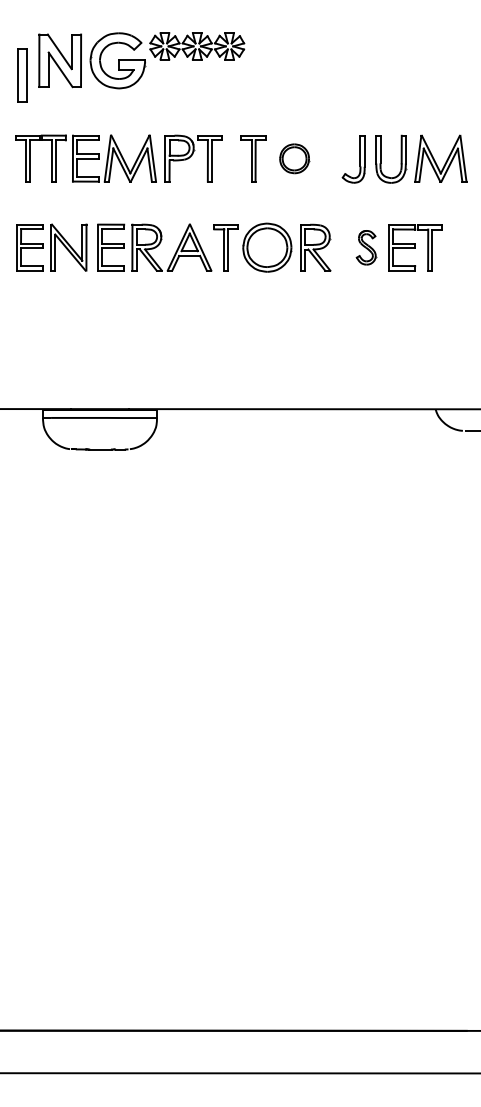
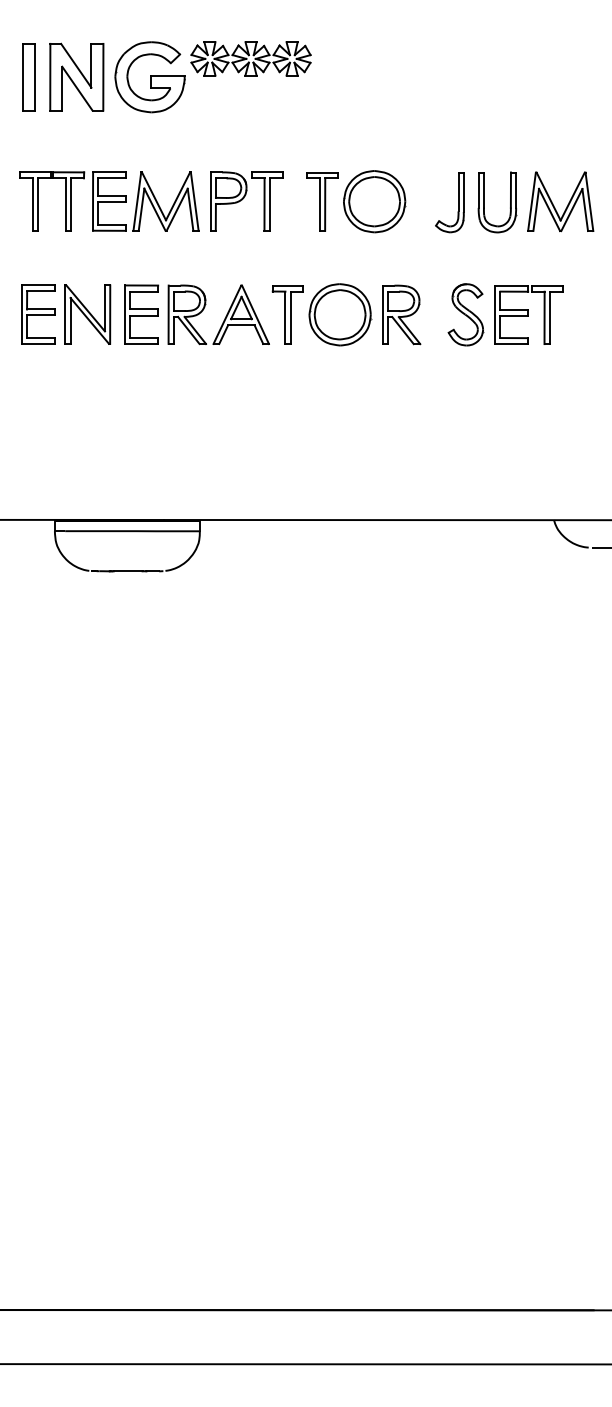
part: (22, 75) -> (28, 77), moved
part: (294, 158) -> (374, 201), size x1.67
part: (365, 247) -> (465, 314), size x1.43

